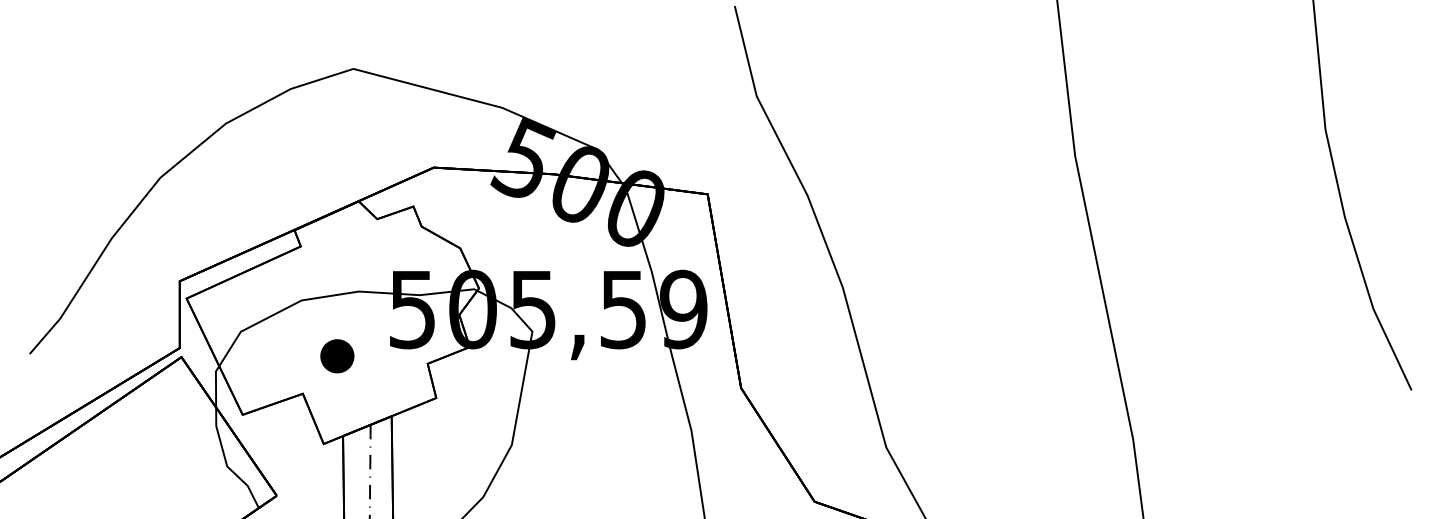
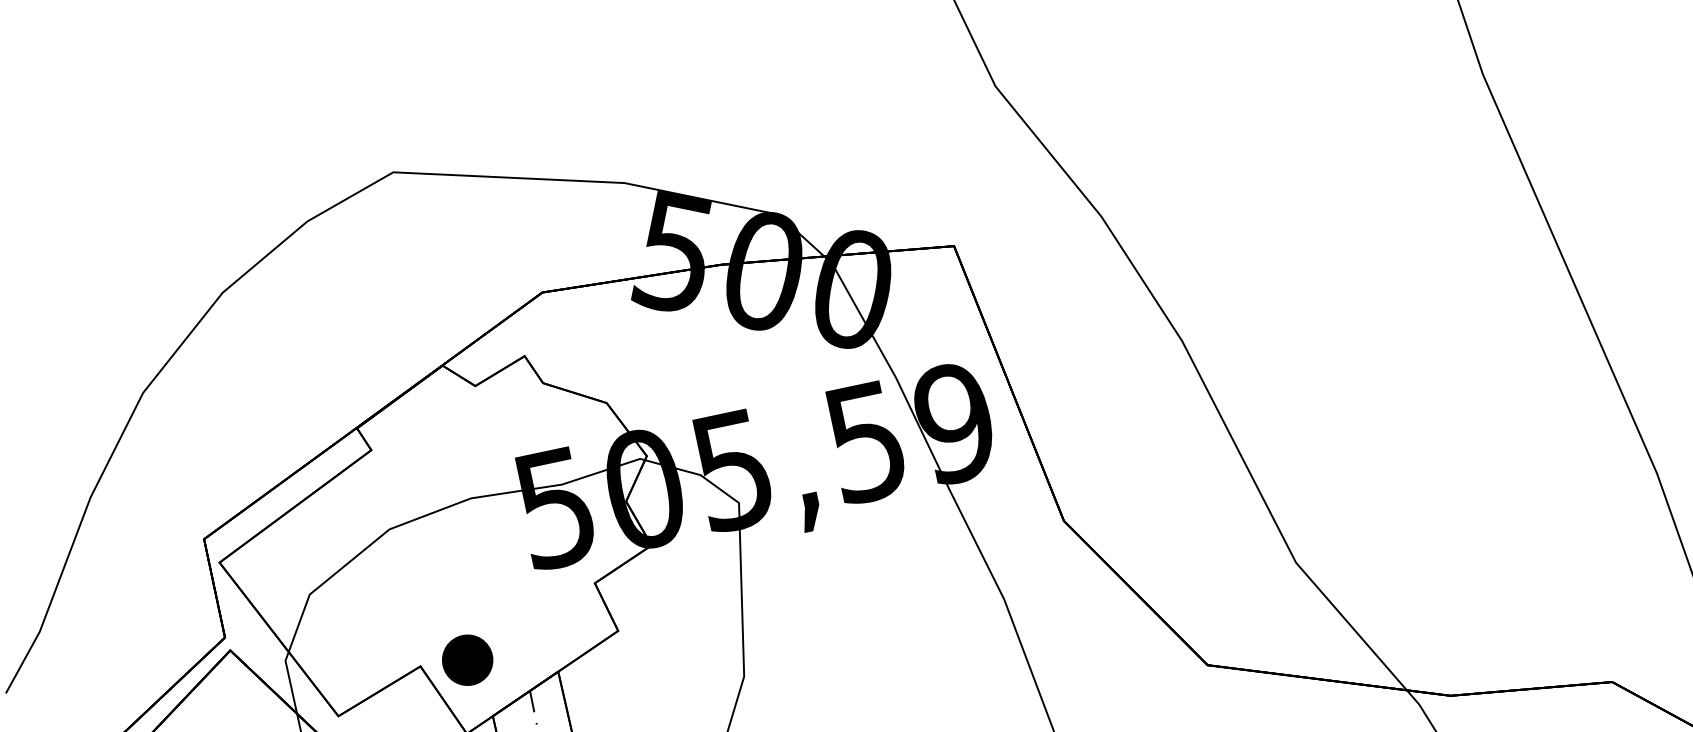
part: (337, 356) -> (467, 660), moved

